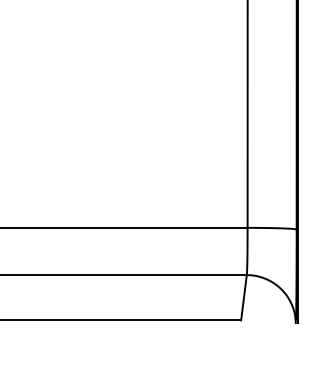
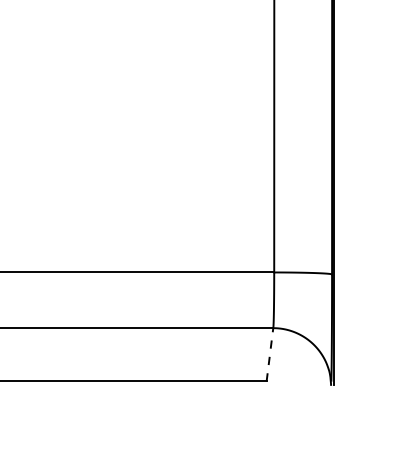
line: (243, 297) -> (269, 354), solid -> dashed

